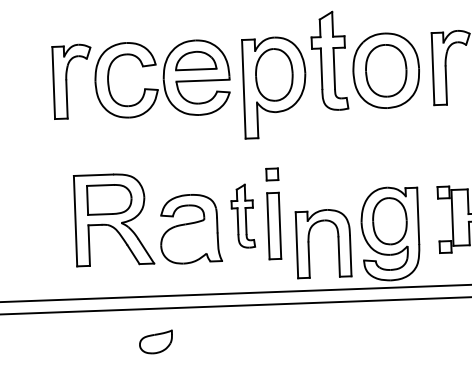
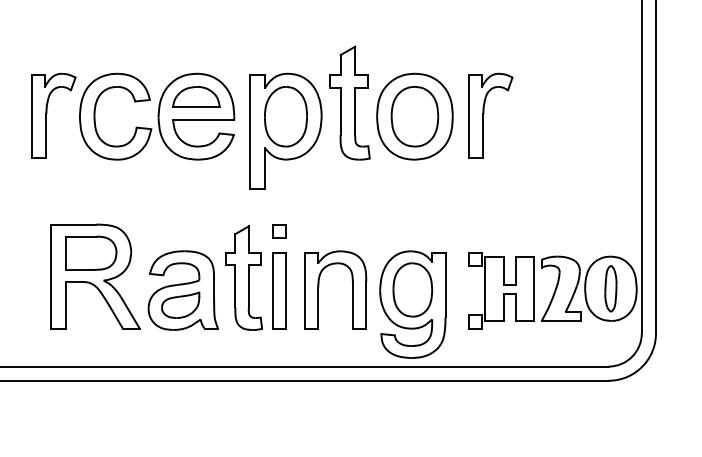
part: (242, 215) -> (243, 277), size x1.43
part: (309, 242) -> (319, 287), moved
part: (155, 341) -> (180, 304), moved

